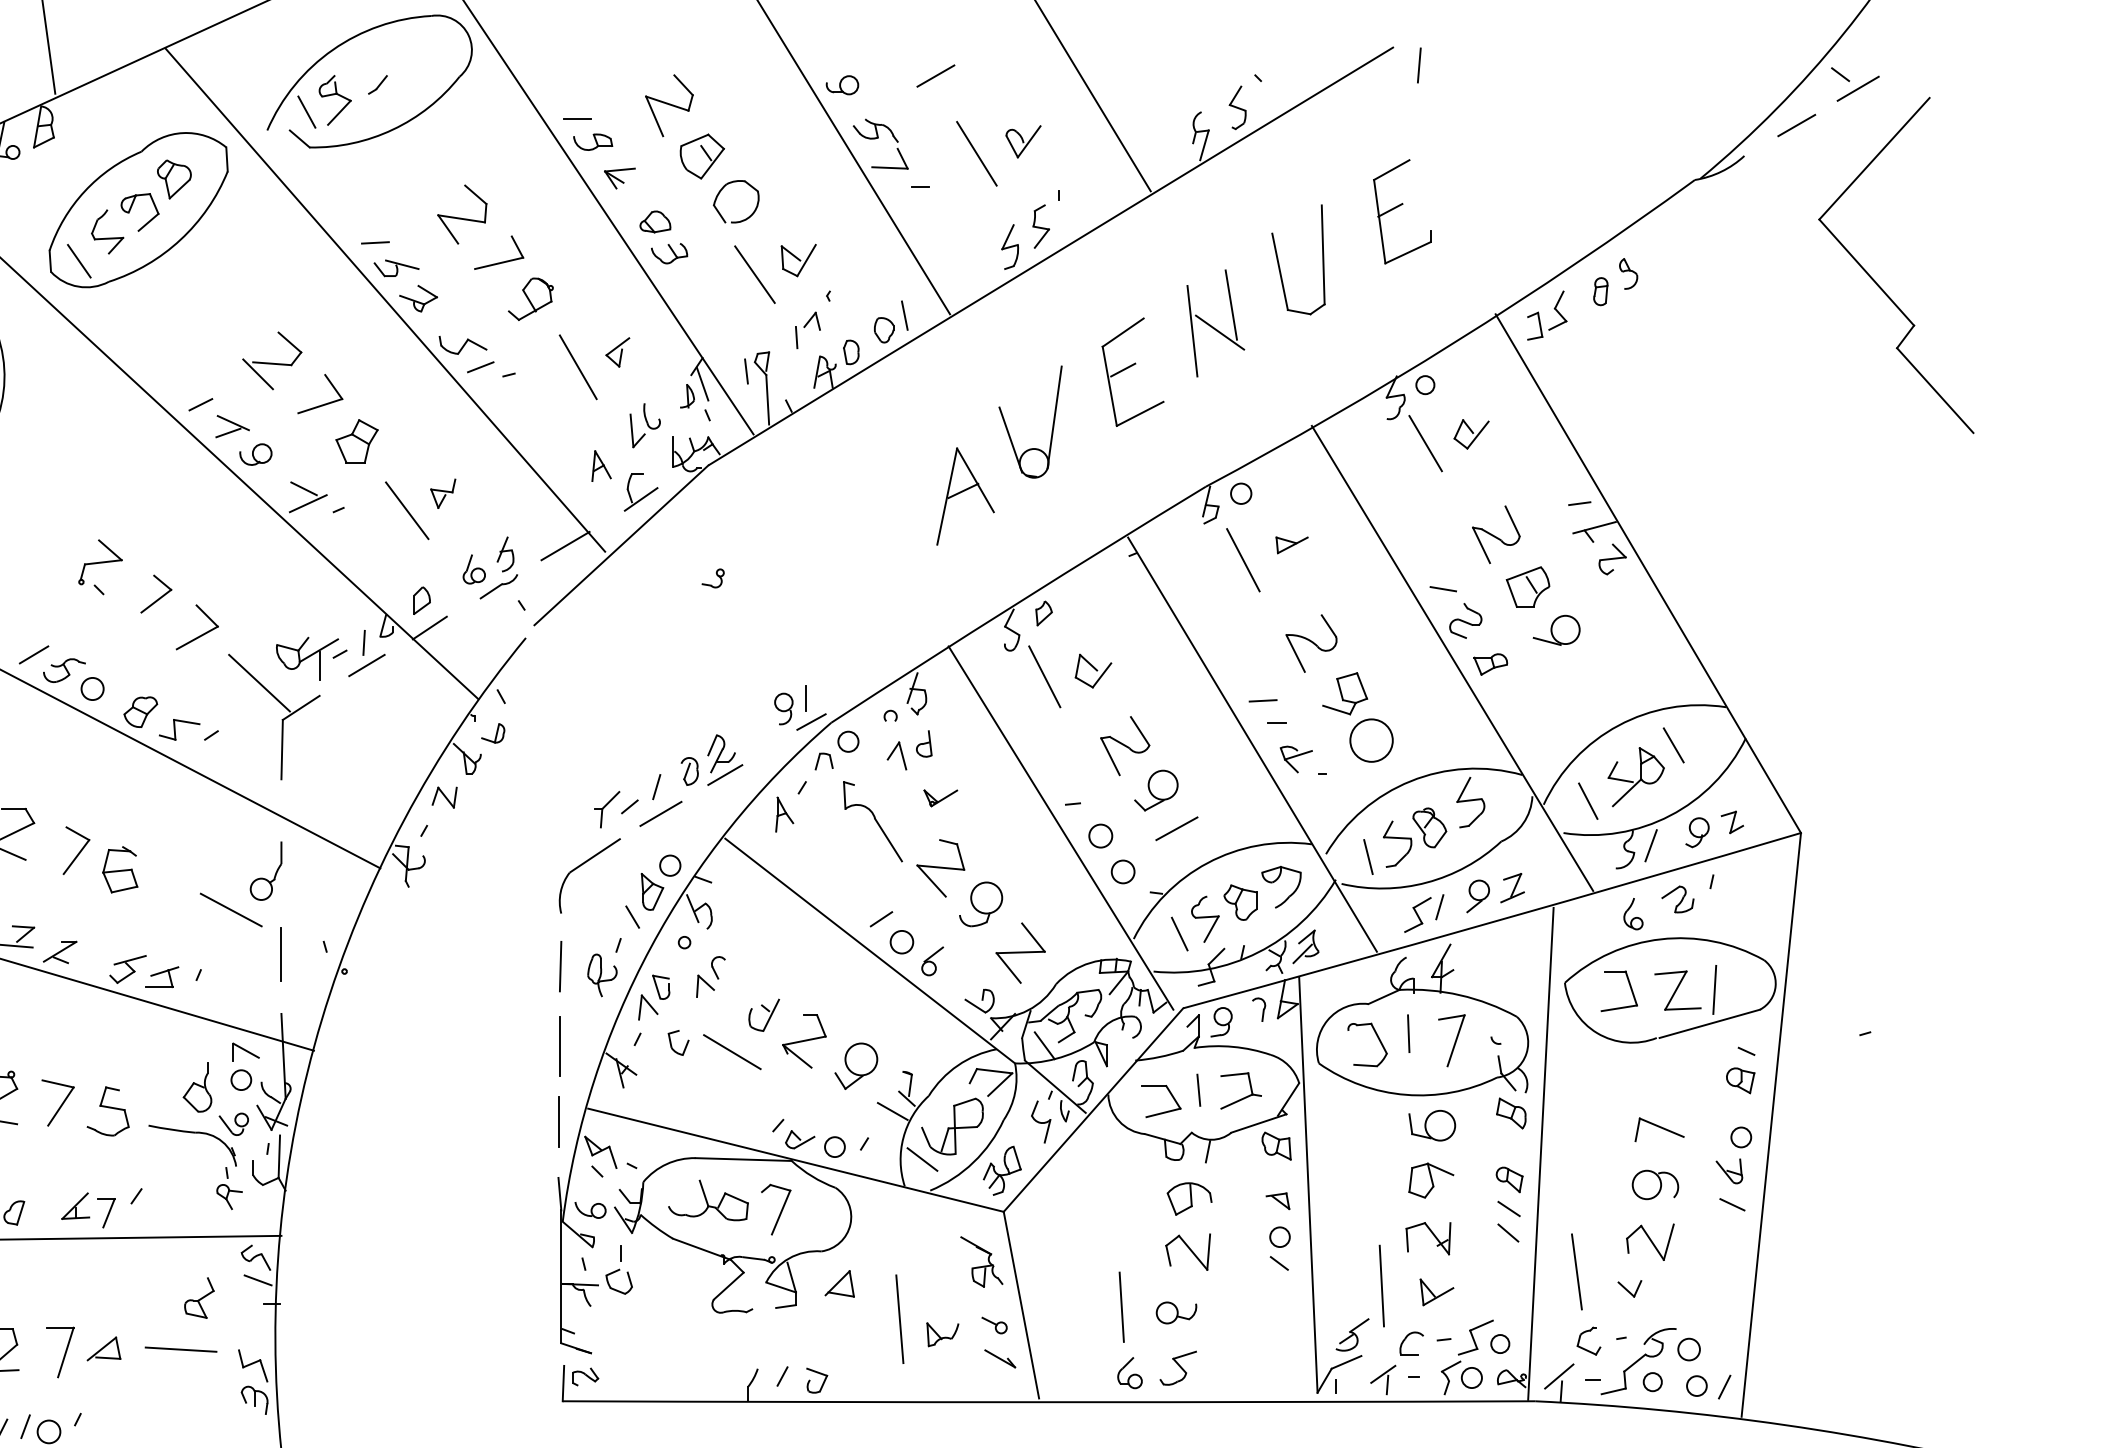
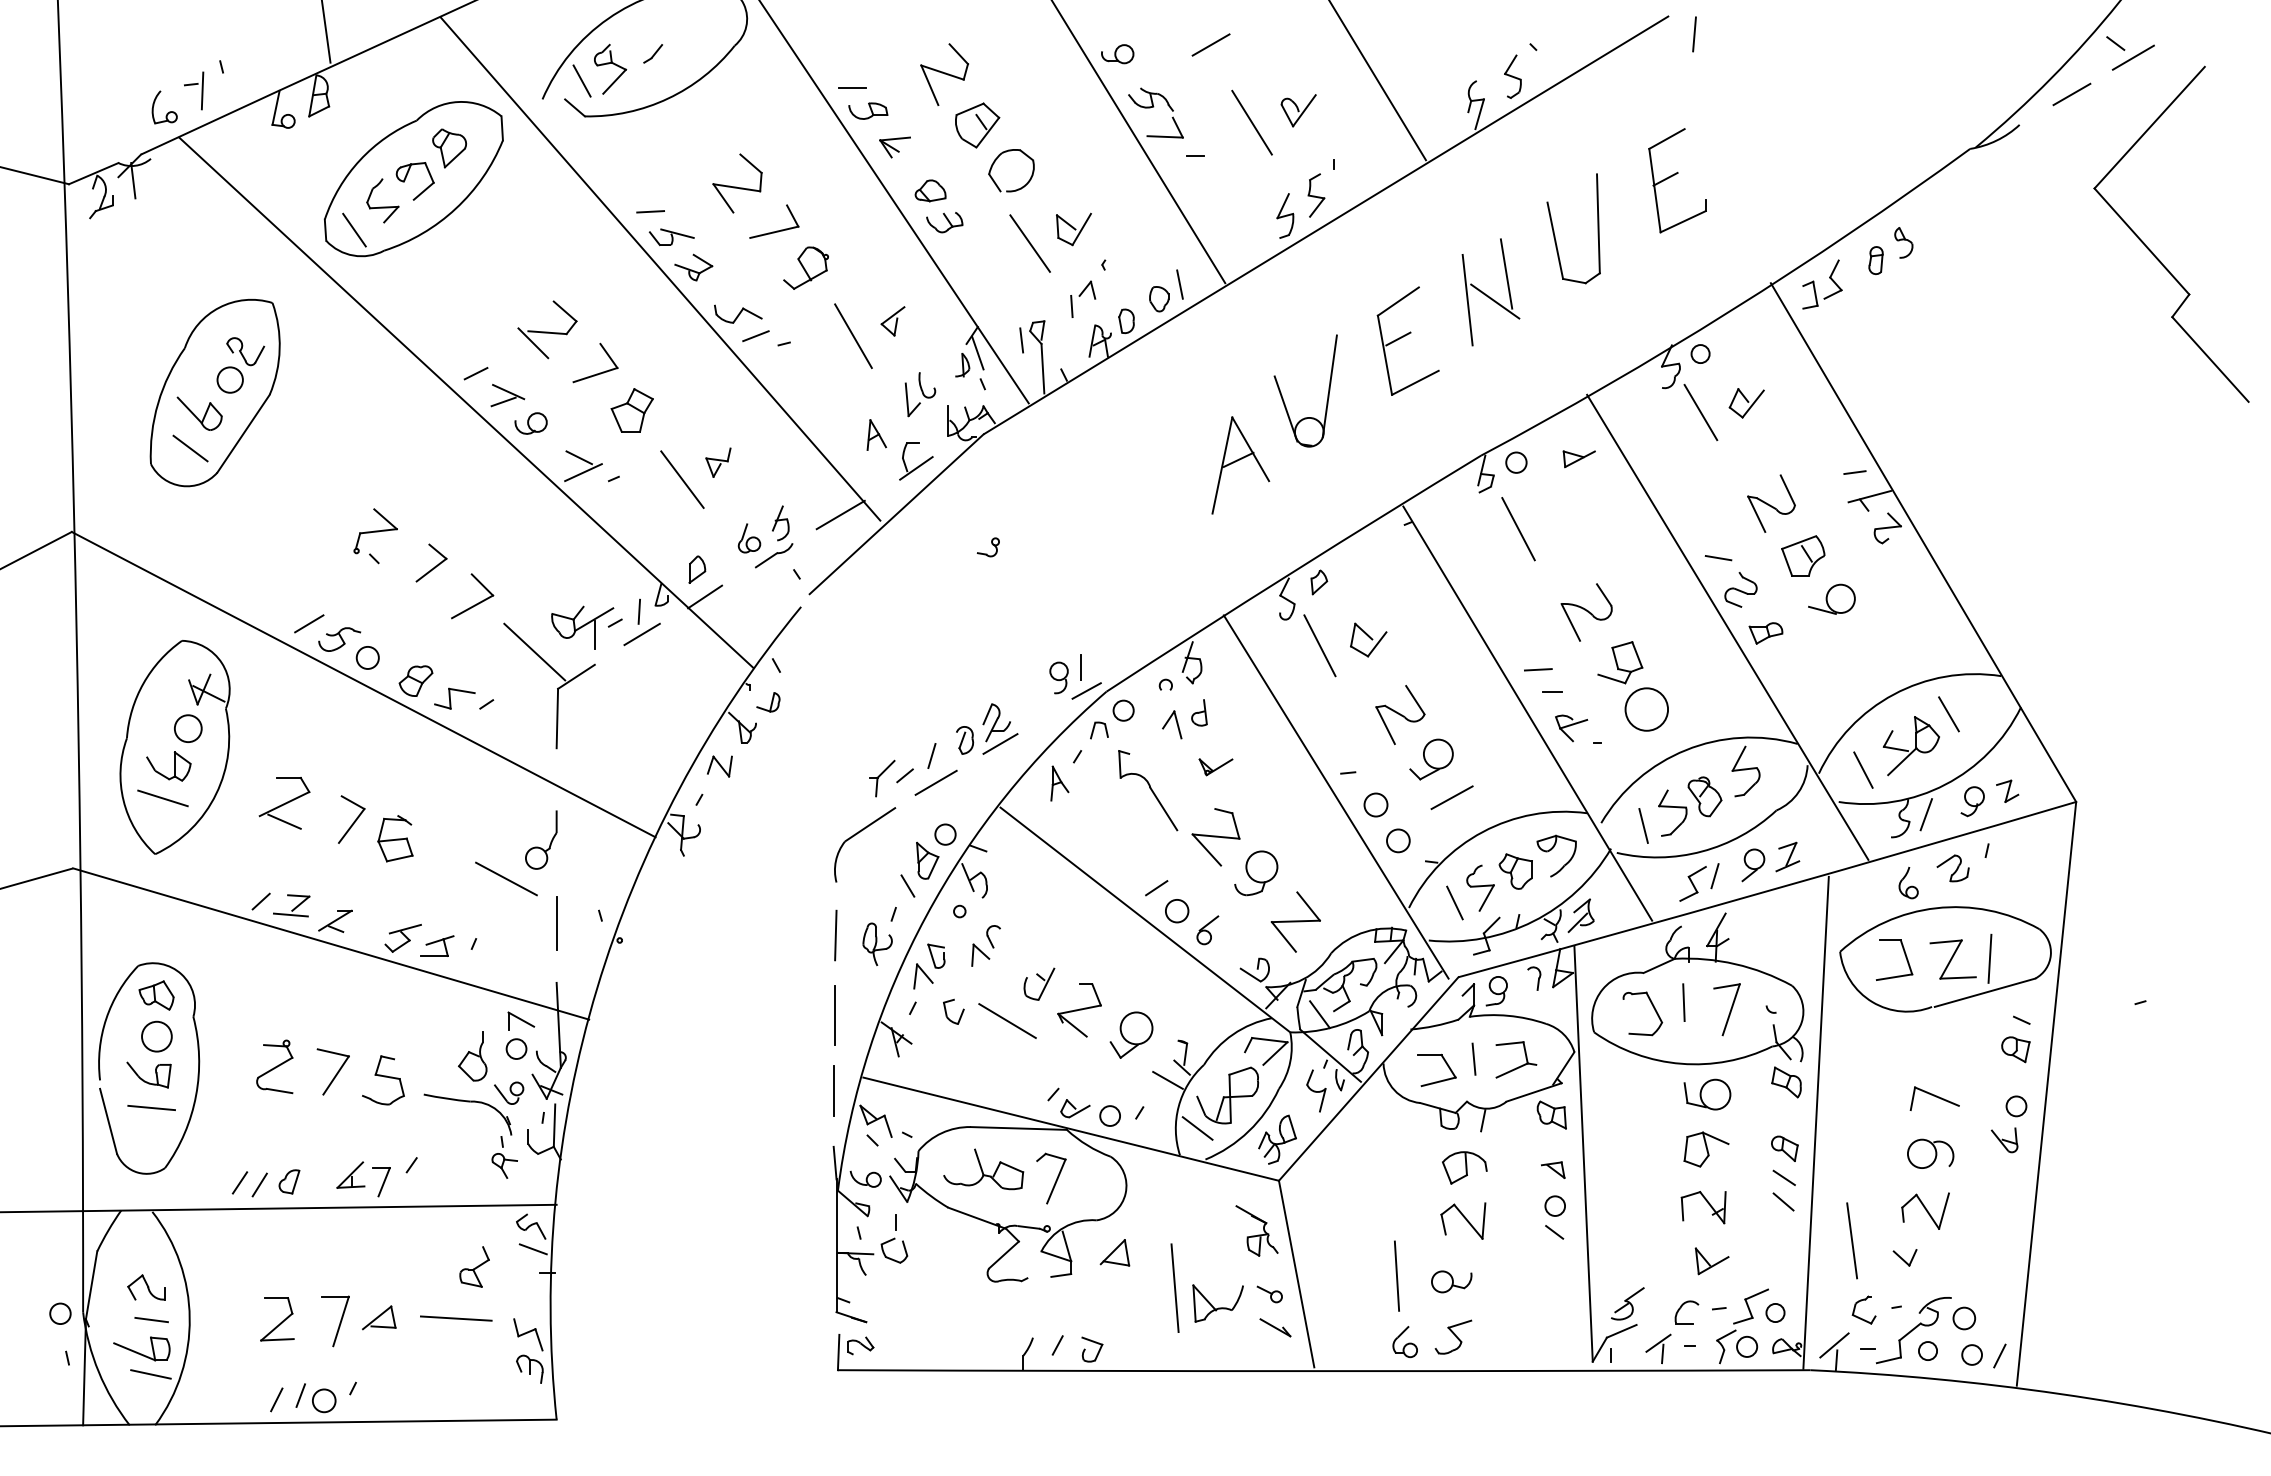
part: (1291, 545) -> (1578, 459), moved
line: (1732, 1204) -> (2007, 1173), removed
line: (1381, 1285) -> (1656, 1254), removed
part: (942, 1334) -> (1217, 1303), size x1.6

